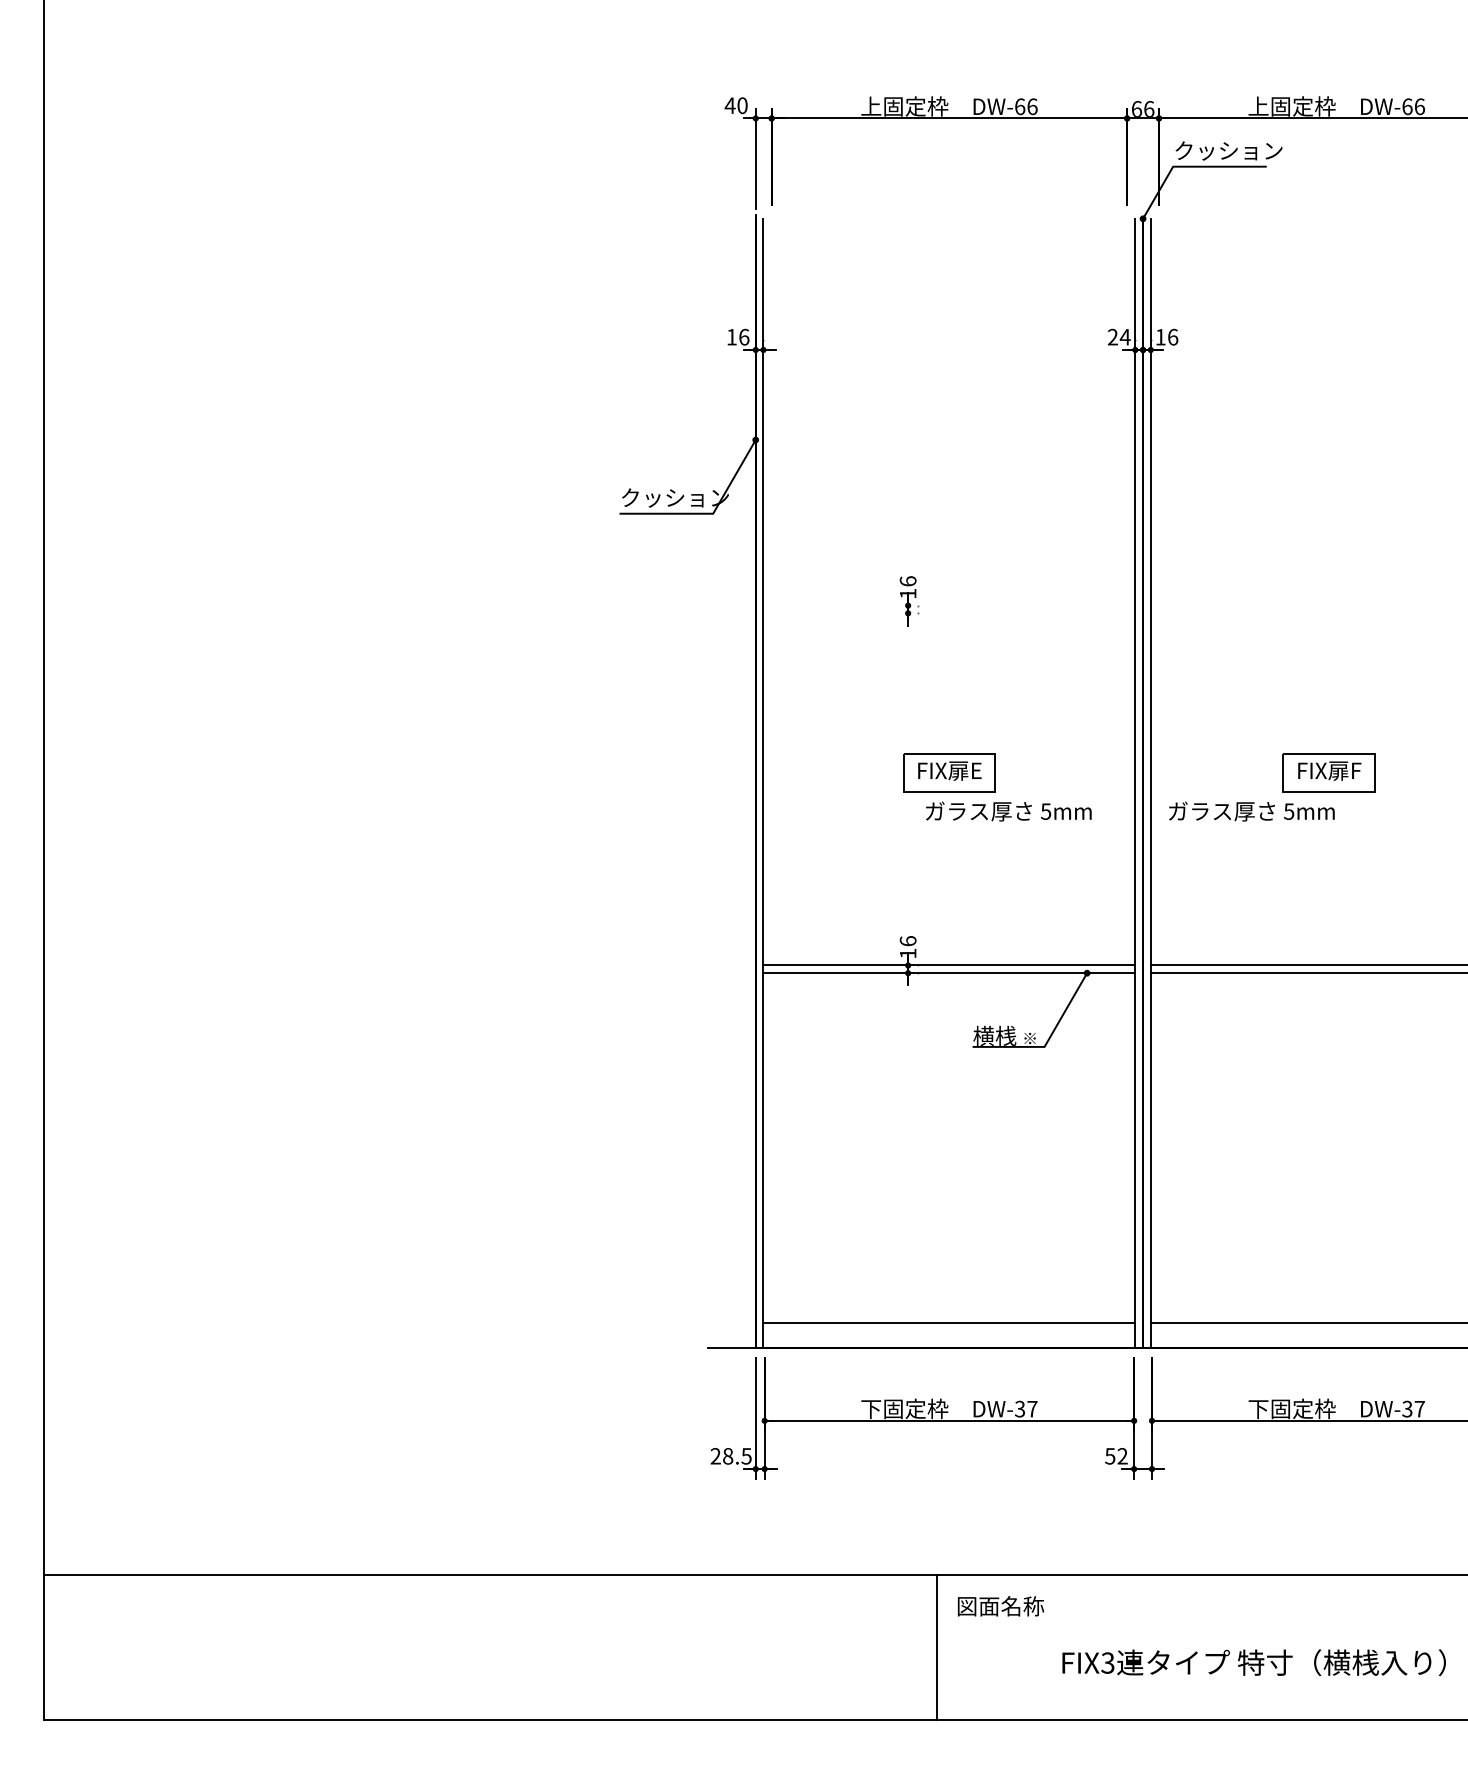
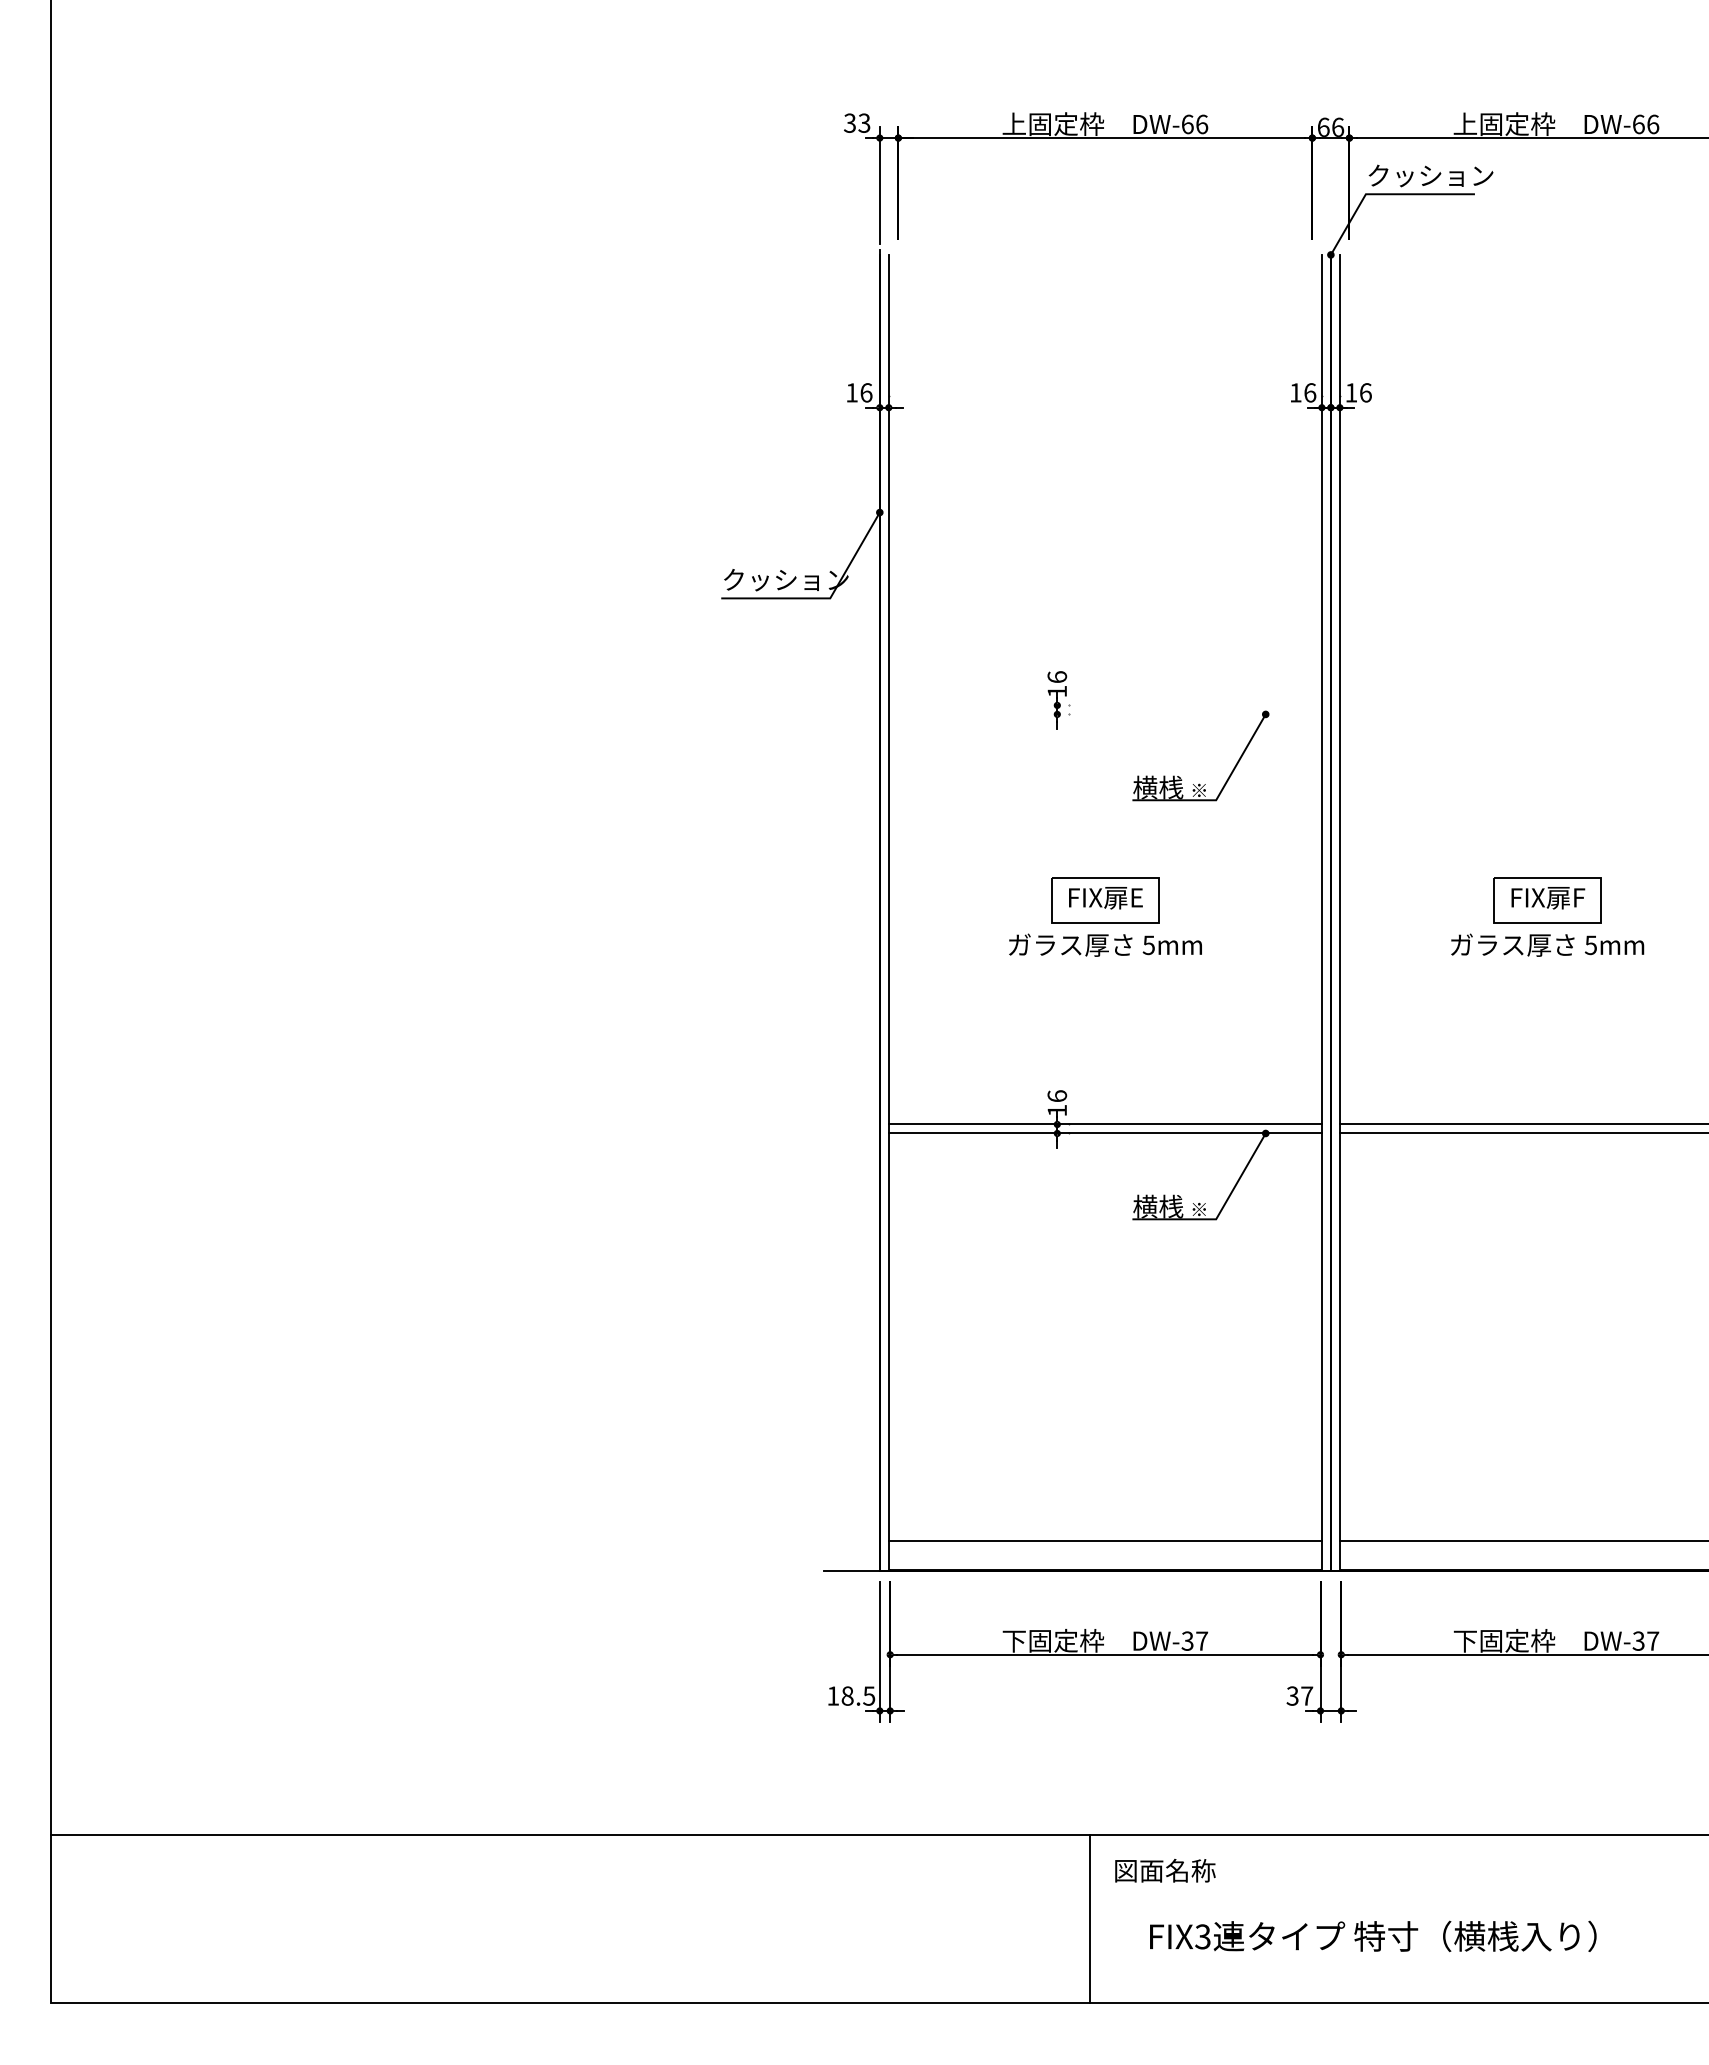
text: (735, 105) -> (856, 122), 40 -> 33
text: (1118, 336) -> (1302, 392), 24 -> 16
part: (1030, 672) -> (1199, 783), added
text: (1008, 810) -> (1105, 944), moved
text: (1251, 810) -> (1547, 944), moved
text: (715, 1455) -> (833, 1695), 28.5 -> 18.5
text: (1116, 1455) -> (1300, 1695), 52 -> 37
text: (1254, 1661) -> (1373, 1935), moved

